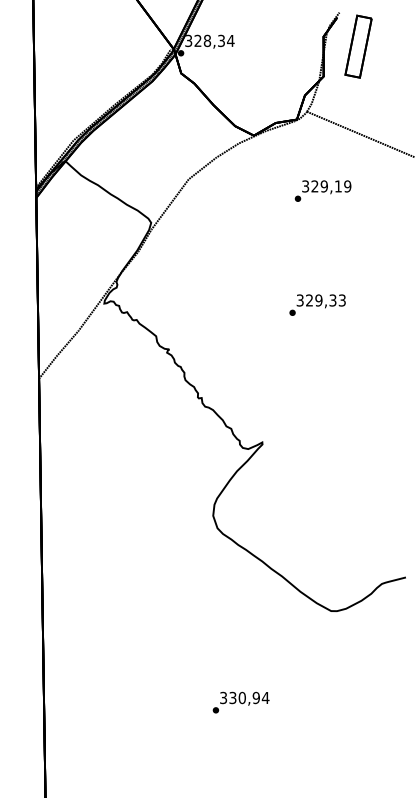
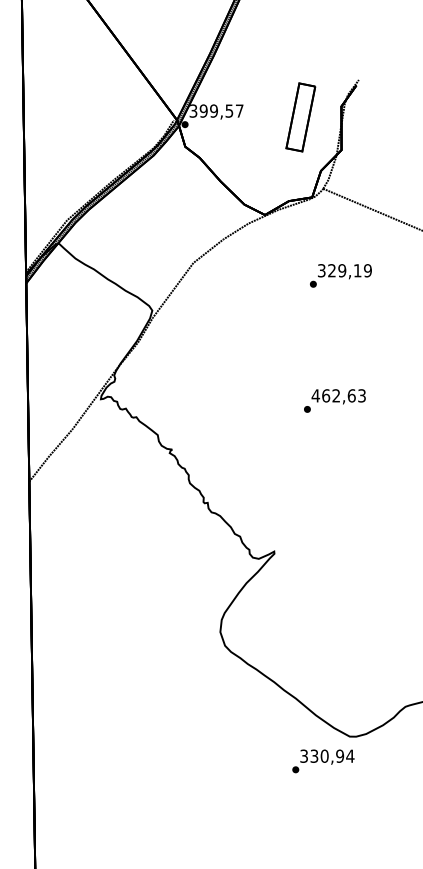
text: (214, 40) -> (221, 110), 328,34 -> 399,57
part: (358, 46) -> (300, 117), moved
text: (316, 300) -> (333, 395), 329,33 -> 462,63
text: (240, 702) -> (322, 761), moved

